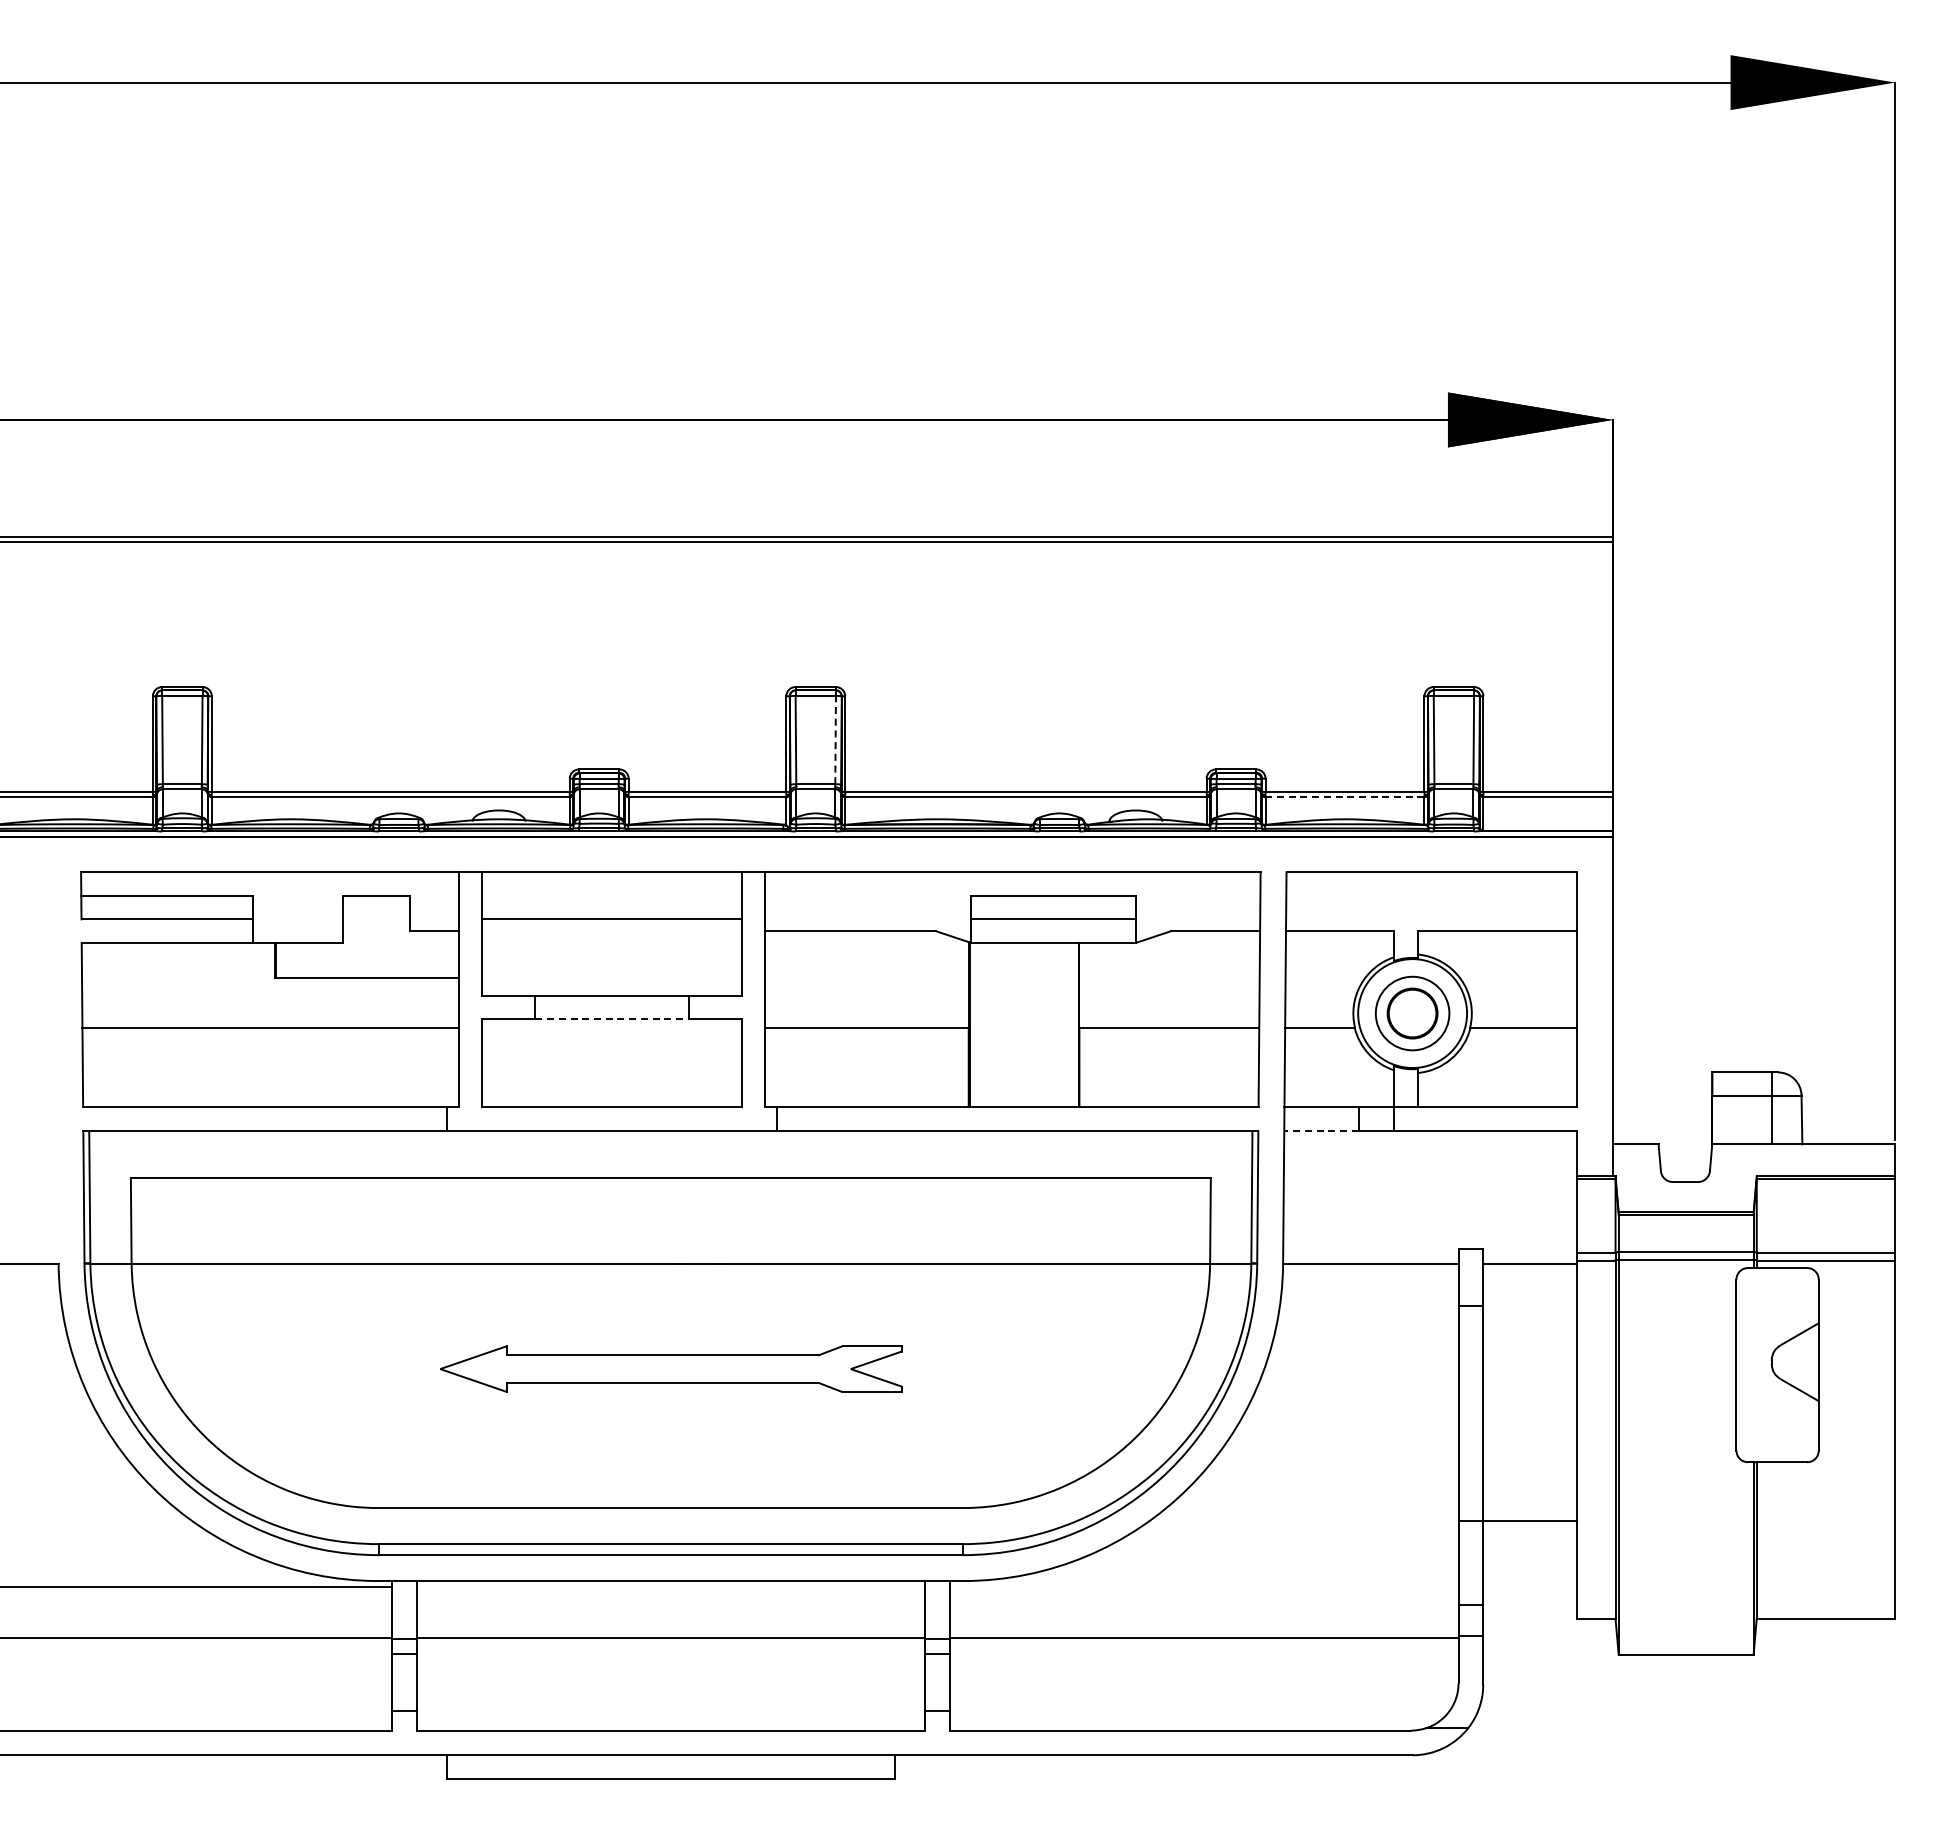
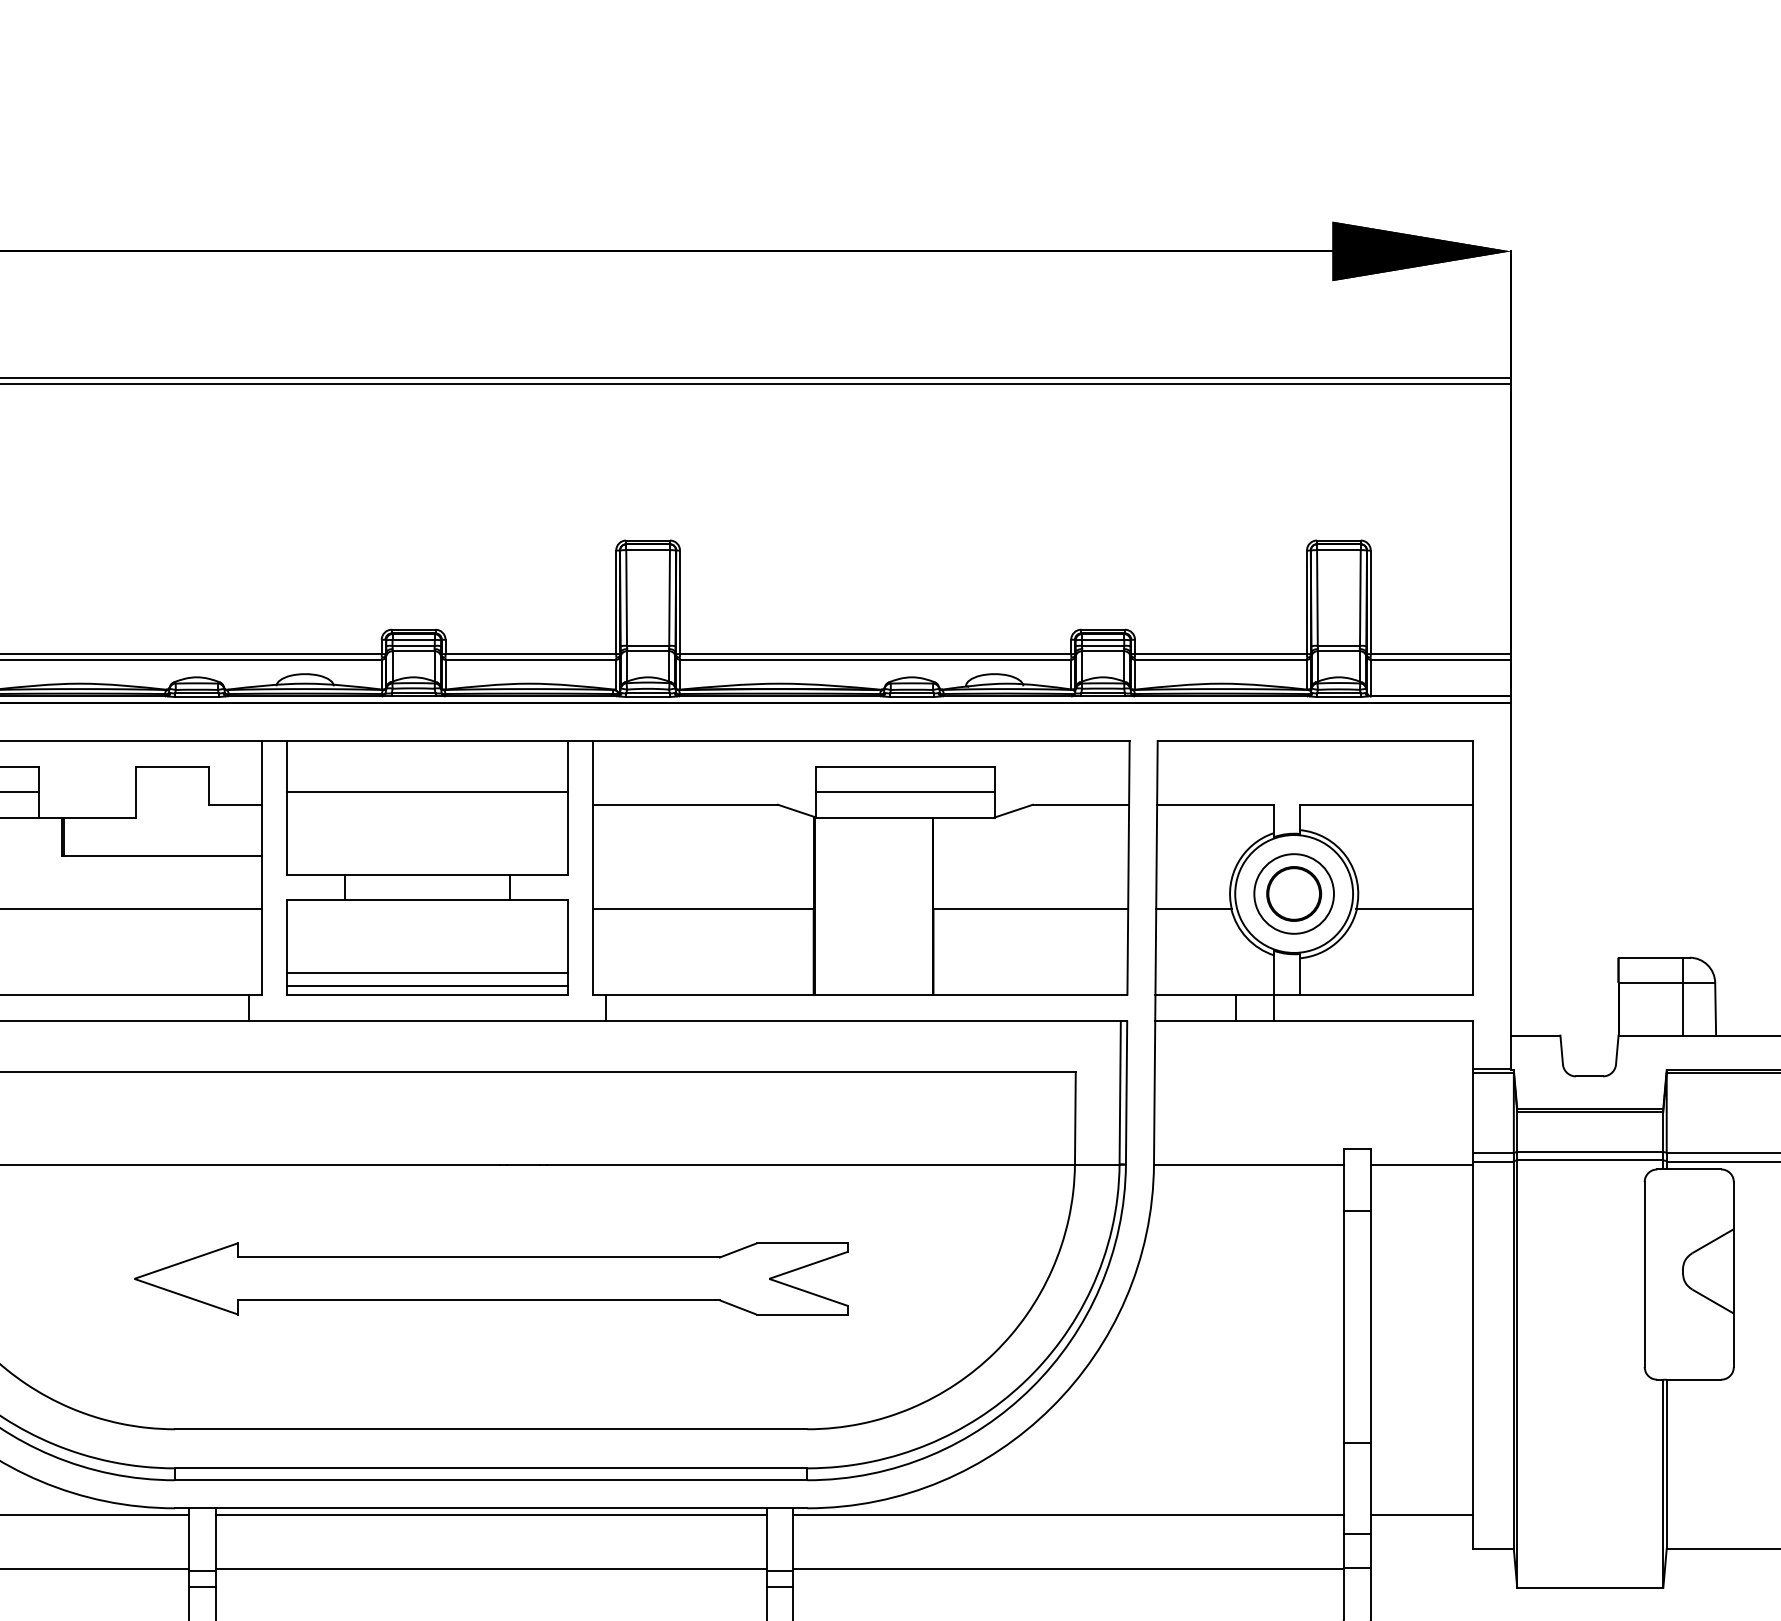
line: (835, 739) -> (669, 597), dashed -> solid
line: (1344, 797) -> (1220, 660), dashed -> solid
line: (612, 1019) -> (428, 900), dashed -> solid
line: (611, 1086) -> (426, 972), added
line: (611, 1098) -> (426, 985), added
line: (1320, 1131) -> (1194, 1021), dashed -> solid
part: (671, 1368) -> (491, 1278), size x1.43
line: (1530, 1520) -> (1421, 1514), moved
line: (670, 1586) -> (490, 1514), added
line: (1203, 1586) -> (1067, 1514), added

